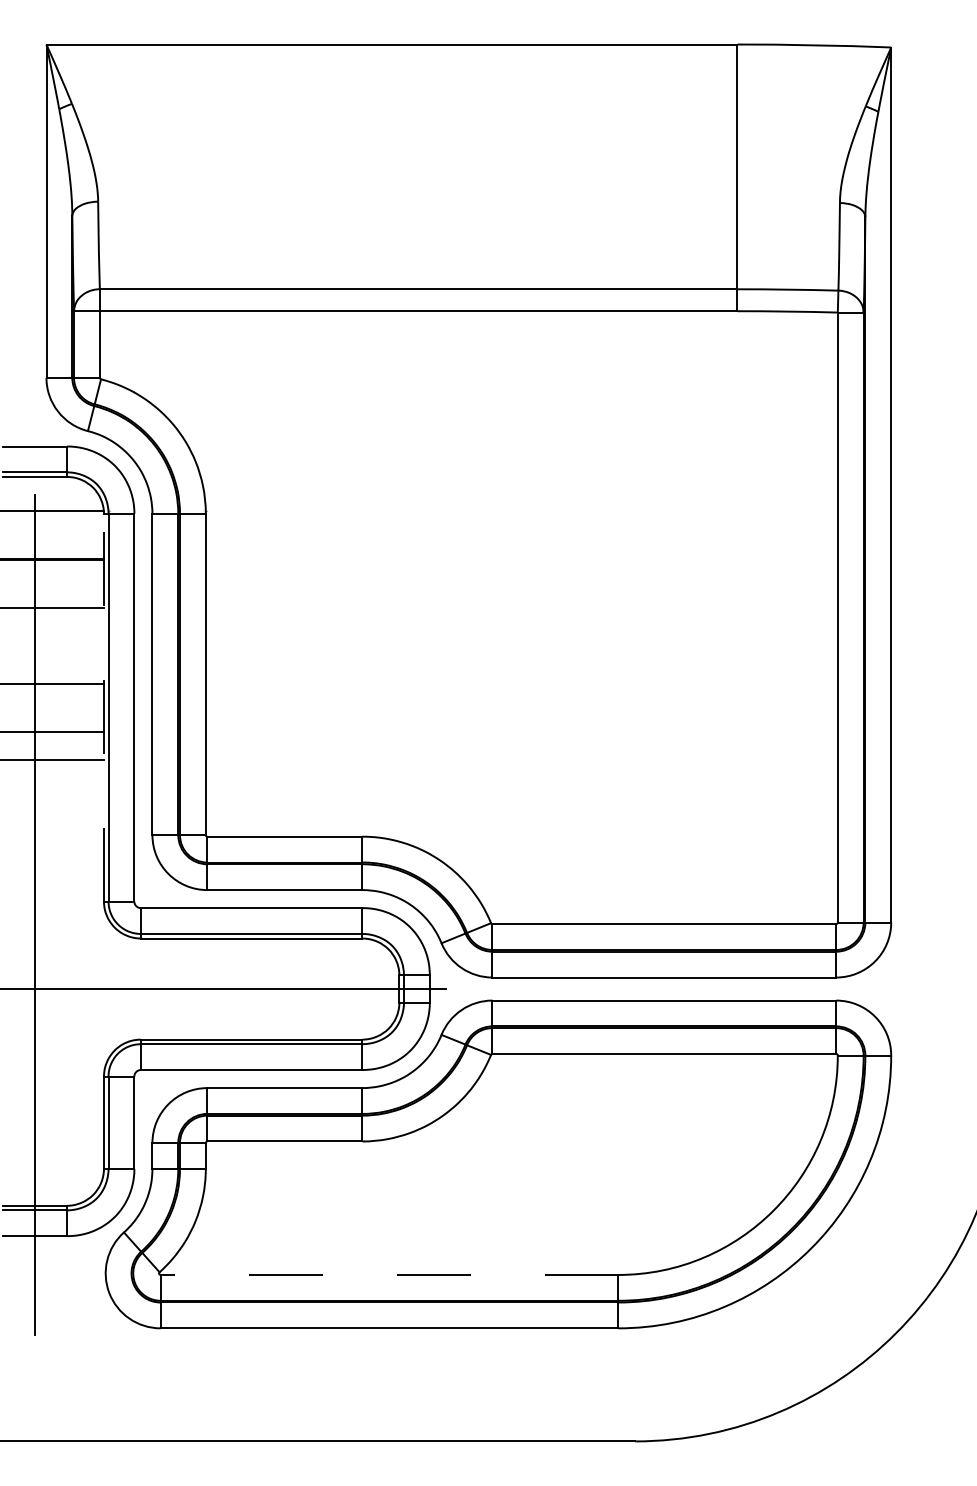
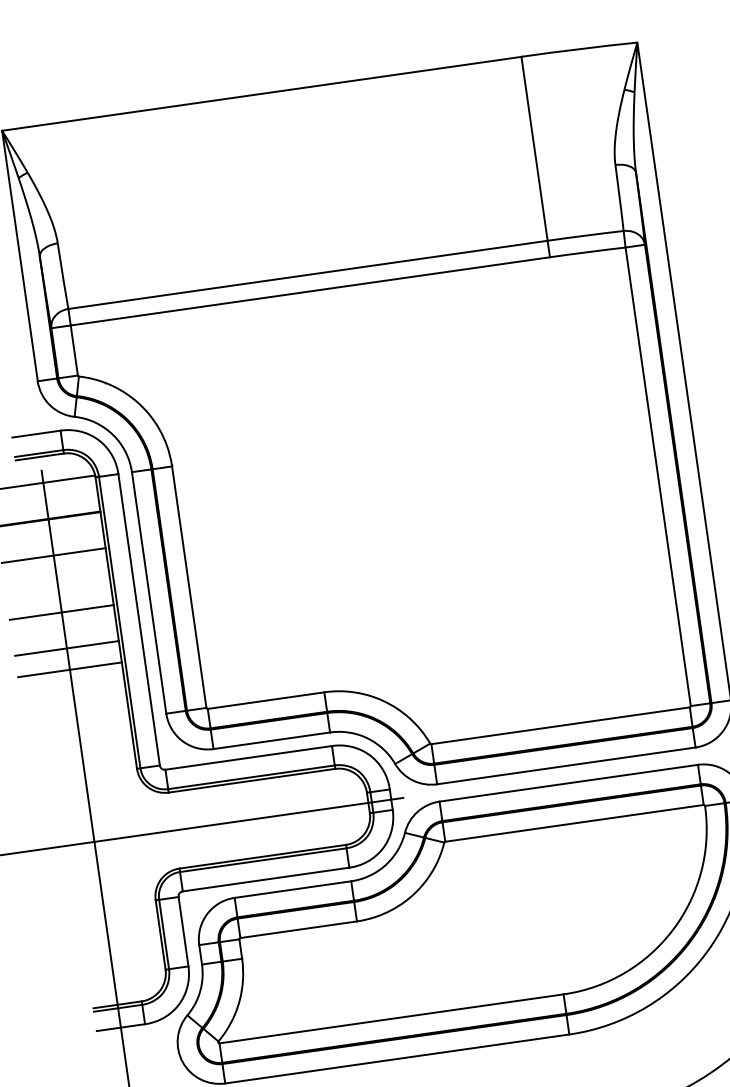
line: (104, 707) -> (116, 622), dashed -> solid
line: (389, 1274) -> (391, 1018), dashed -> solid

